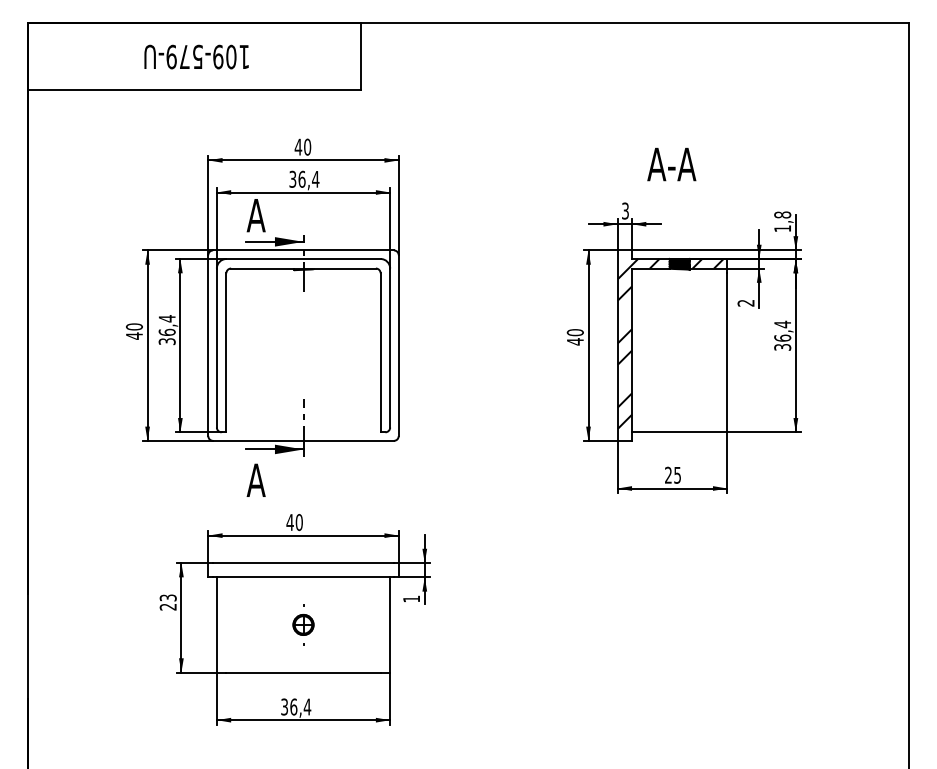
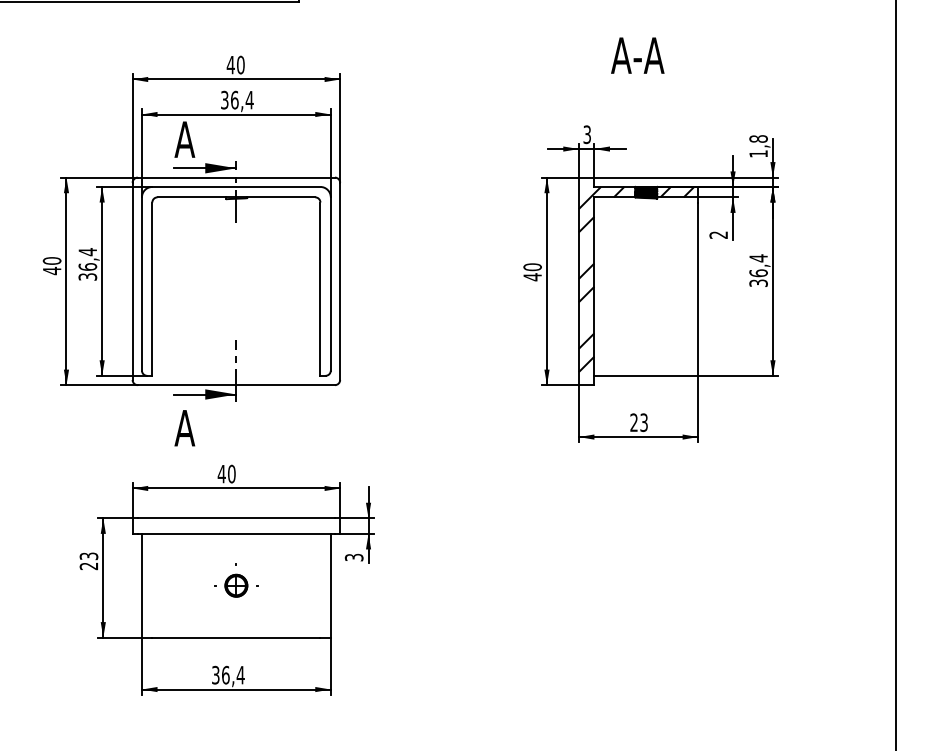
text: (671, 164) -> (637, 55), moved
text: (677, 474) -> (643, 421), 25 -> 23
text: (411, 598) -> (354, 556), 1 -> 3

